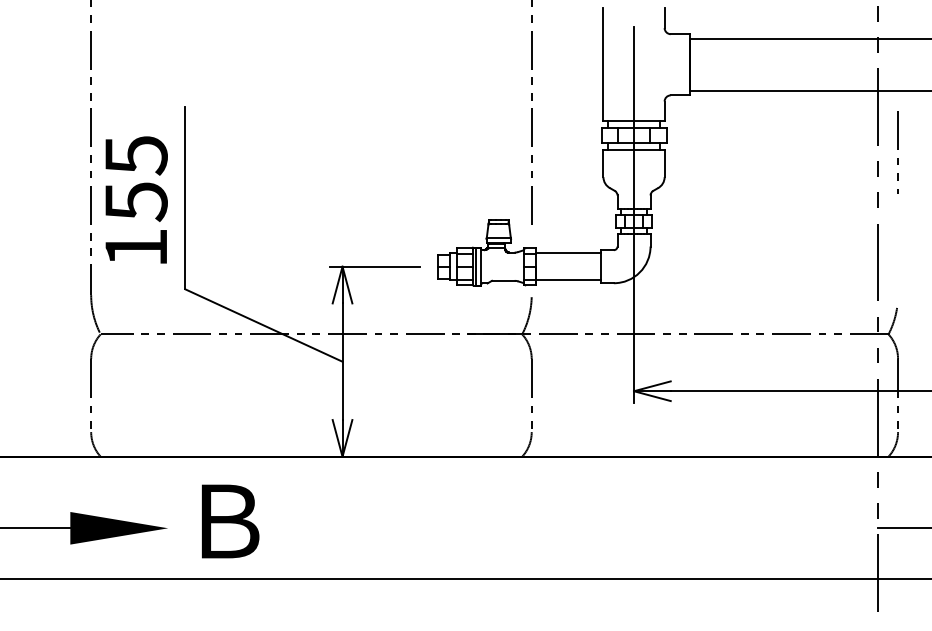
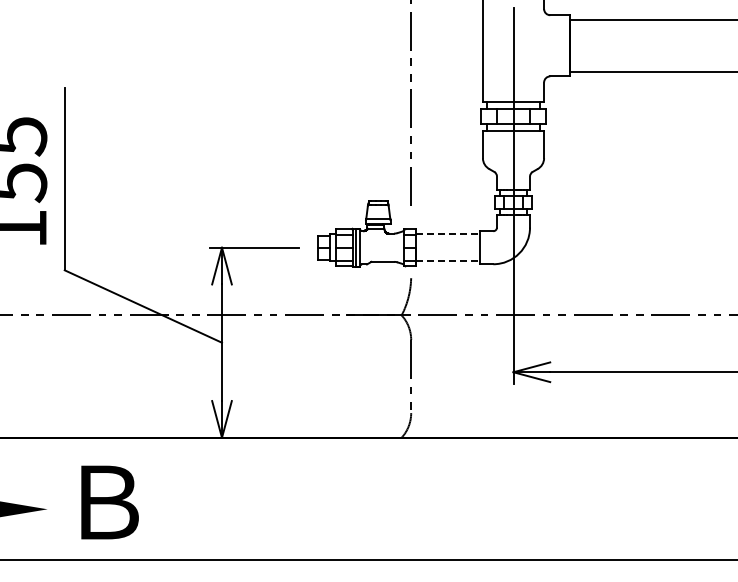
line: (569, 253) -> (448, 234), solid -> dashed
line: (569, 279) -> (448, 260), solid -> dashed

